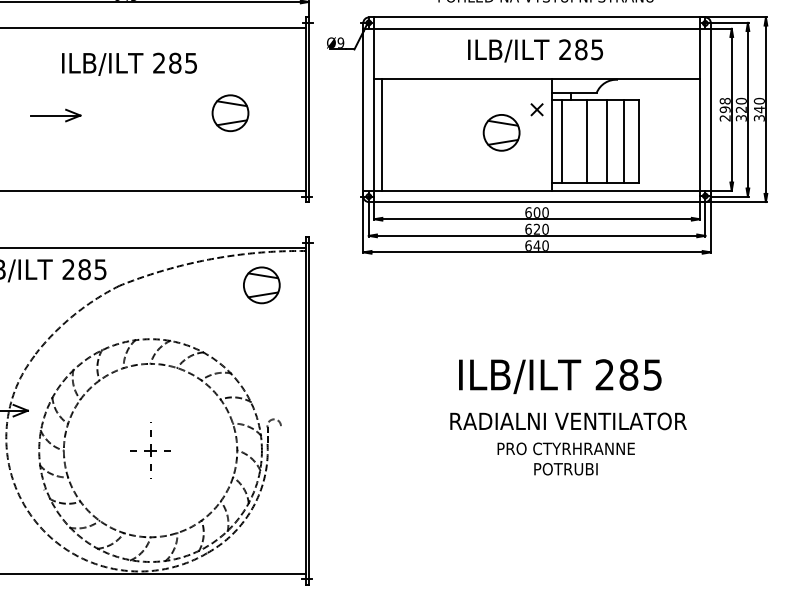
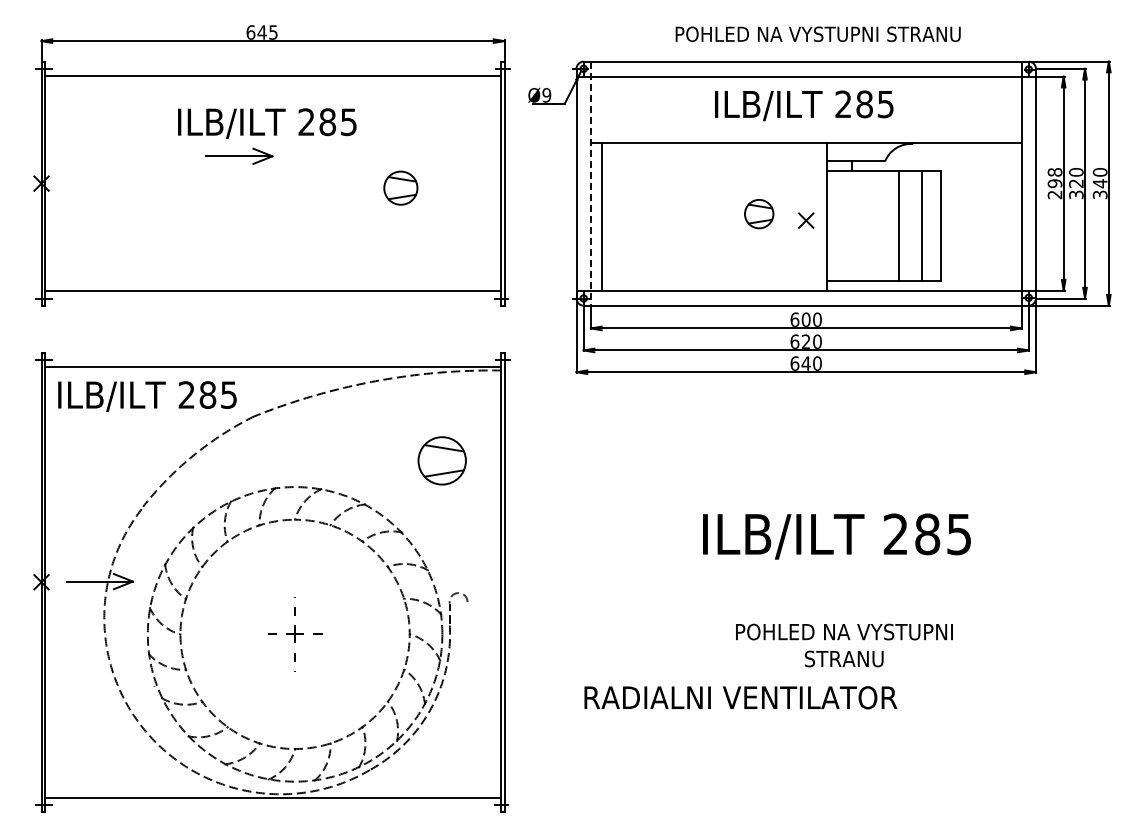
part: (537, 109) -> (806, 220), moved
line: (373, 110) -> (590, 184), solid -> dashed
part: (230, 112) -> (400, 187), size x0.7
part: (55, 114) -> (239, 155), moved
part: (500, 132) -> (758, 213), size x0.6
line: (561, 141) -> (838, 225), removed
line: (587, 141) -> (872, 225), removed
part: (261, 285) -> (441, 460), moved
text: (568, 421) -> (740, 697), moved
text: (566, 458) -> (844, 645), PRO CTYRHRANNE POTRUBI -> POHLED NA VYSTUPNI STRANU

